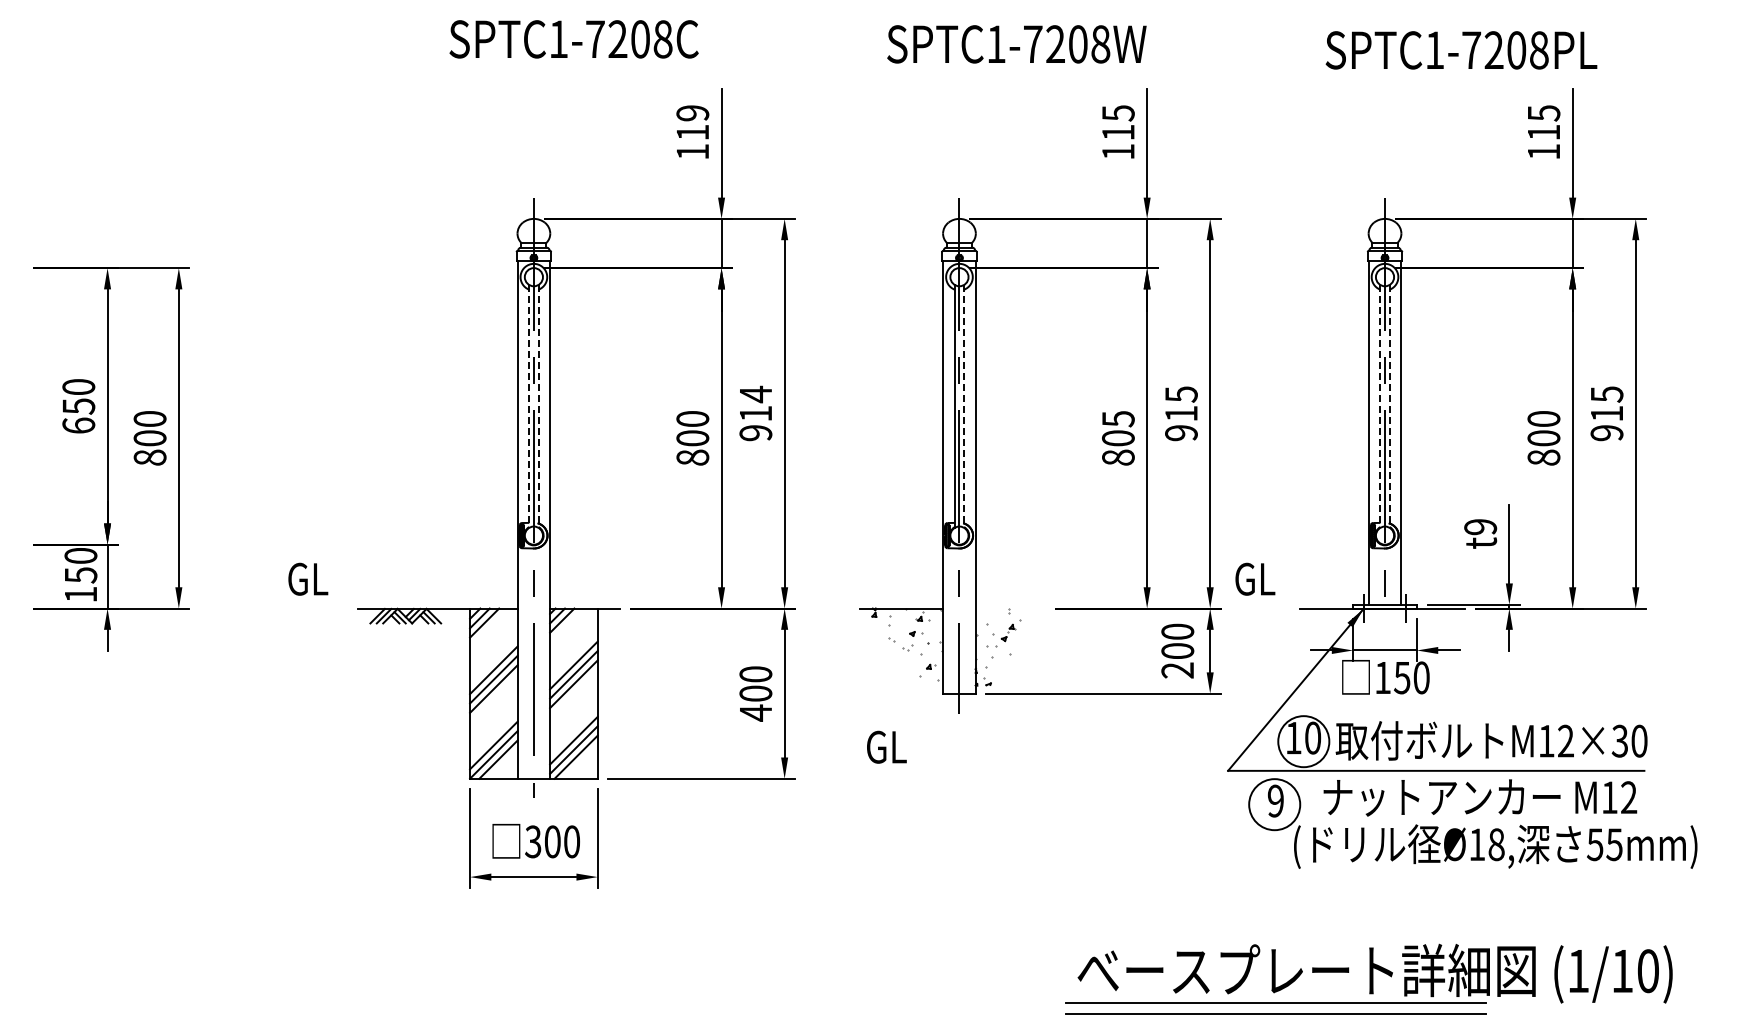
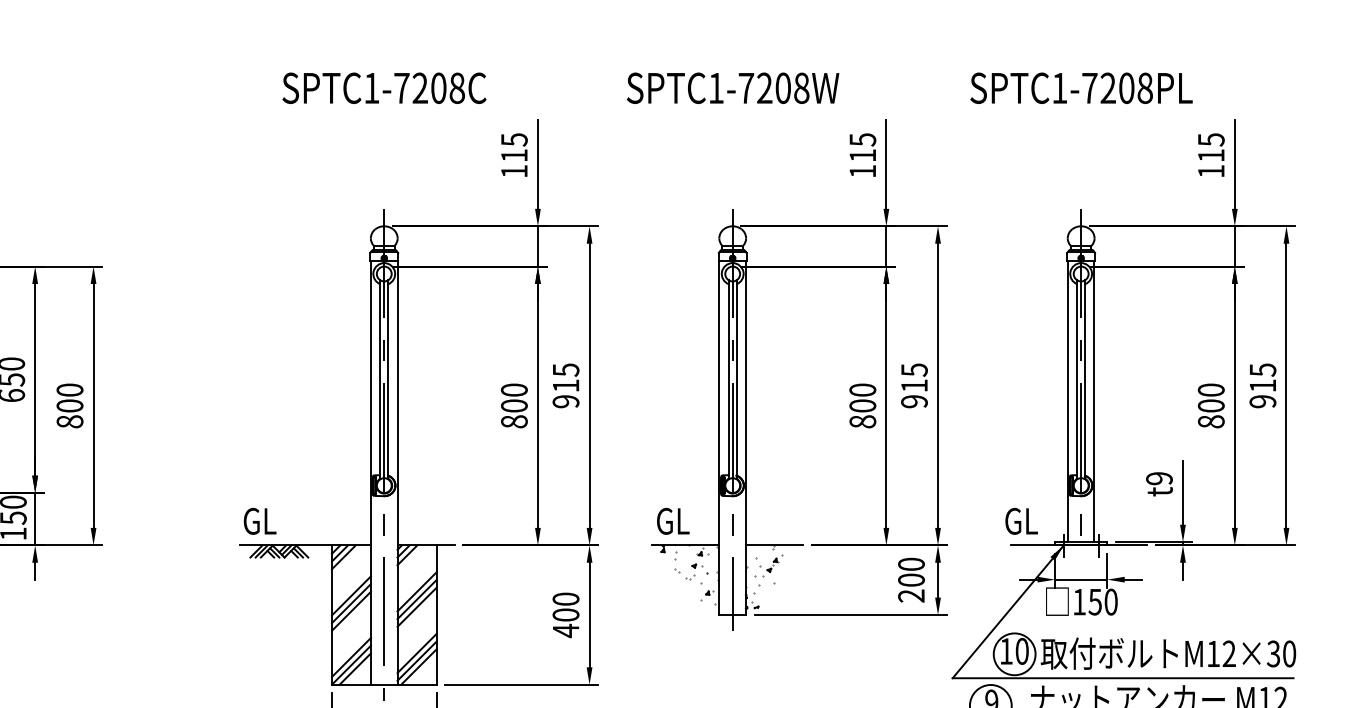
text: (573, 39) -> (383, 88), moved
text: (1016, 44) -> (732, 88), moved
text: (1461, 50) -> (1081, 88), moved
text: (692, 113) -> (514, 139), 119 -> 115
text: (756, 394) -> (566, 370), 914 -> 915
line: (529, 406) -> (380, 379), dashed -> solid
line: (538, 406) -> (388, 379), dashed -> solid
line: (964, 406) -> (736, 379), dashed -> solid
line: (1380, 406) -> (1077, 379), dashed -> solid
line: (1389, 406) -> (1084, 379), dashed -> solid
text: (1118, 419) -> (862, 390), 805 -> 800
text: (308, 578) -> (260, 520), moved
text: (1255, 578) -> (1021, 520), moved
line: (1010, 608) -> (774, 545), added
text: (886, 746) -> (672, 520), moved

